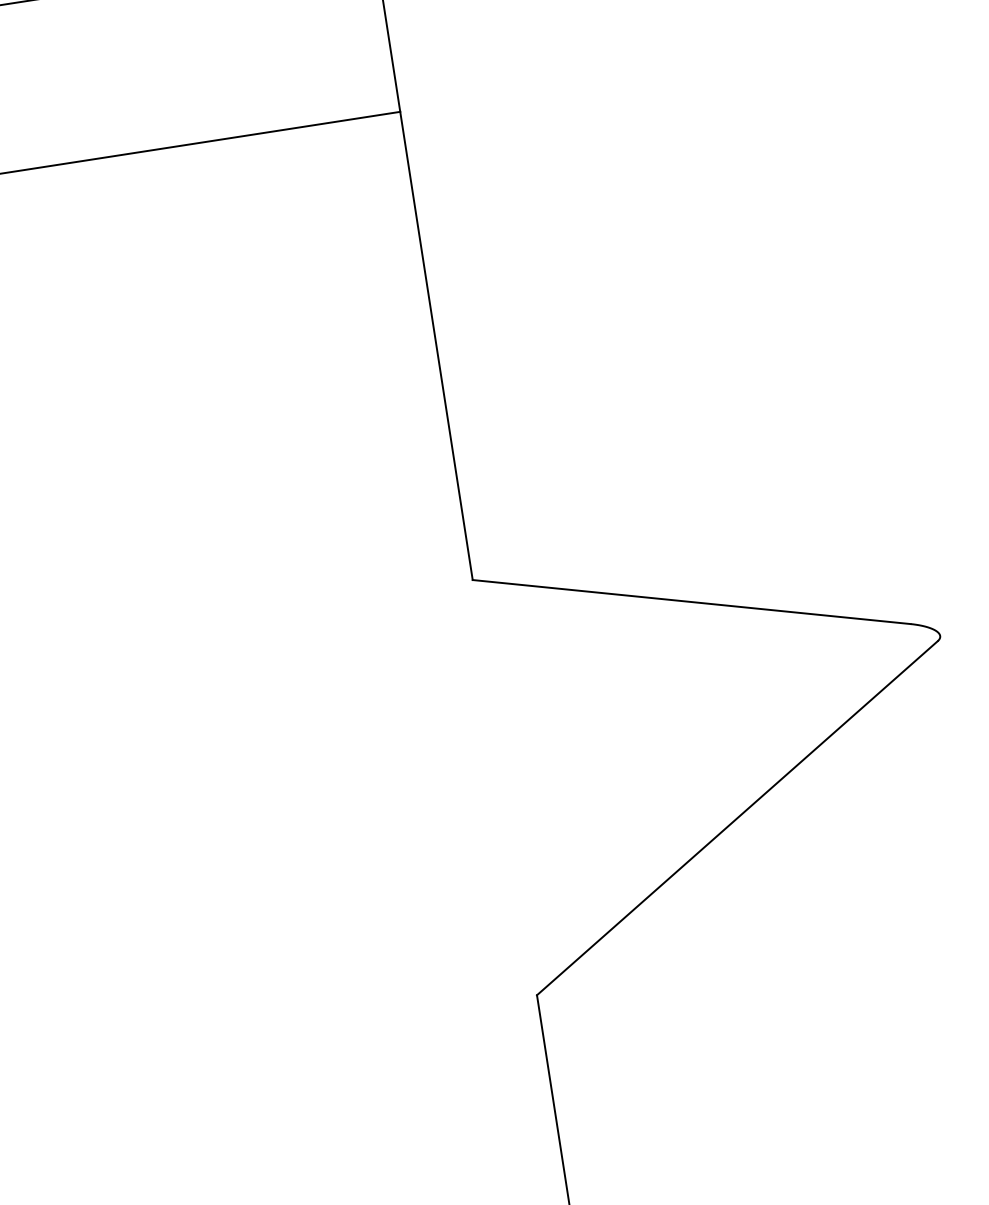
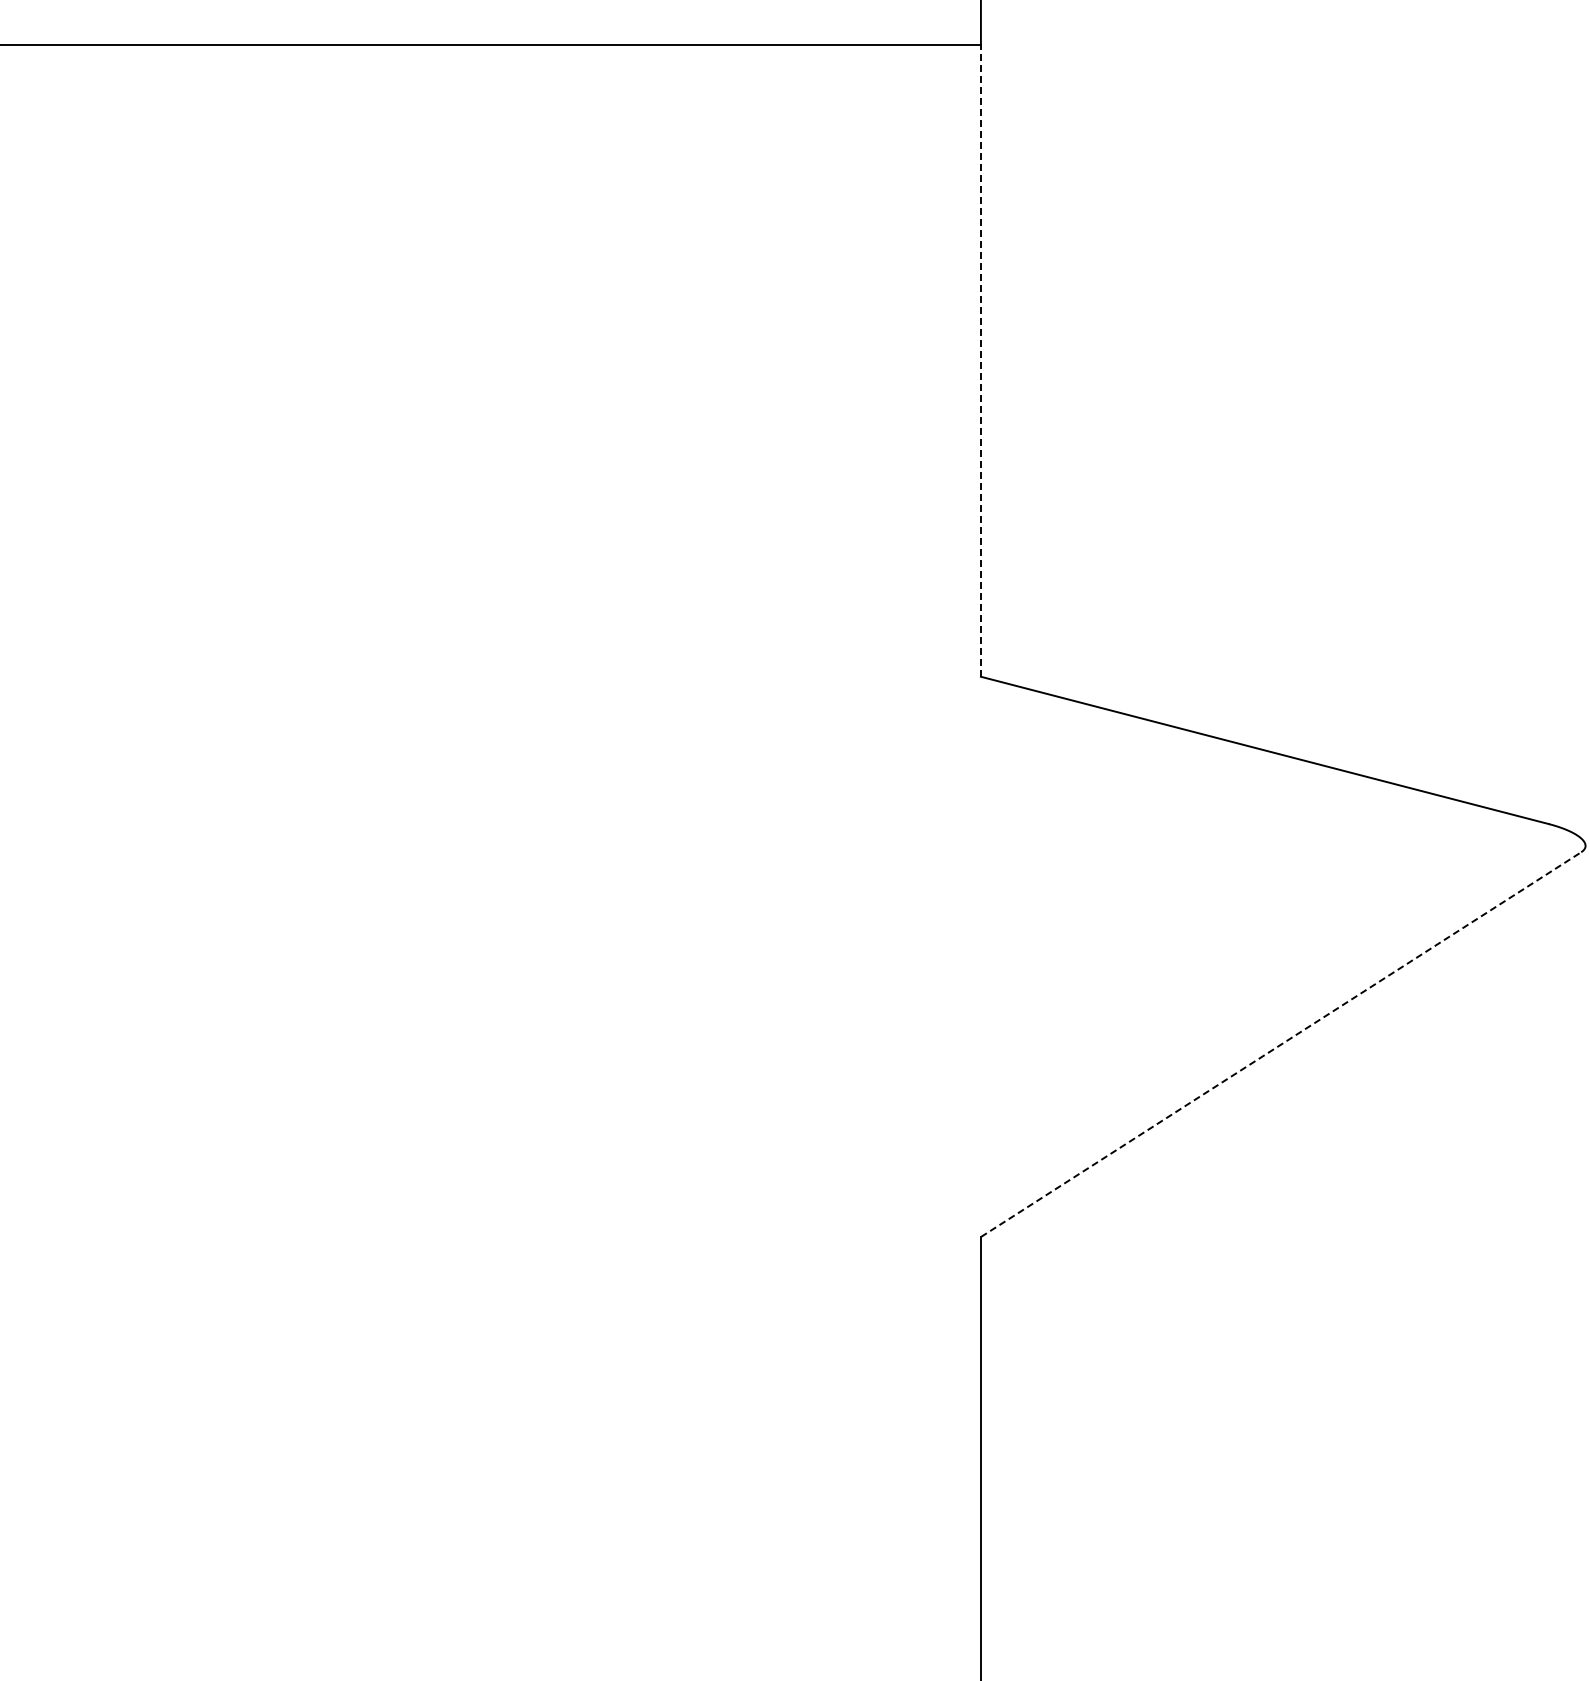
line: (436, 345) -> (980, 360), solid -> dashed
line: (737, 818) -> (1281, 1044), solid -> dashed

